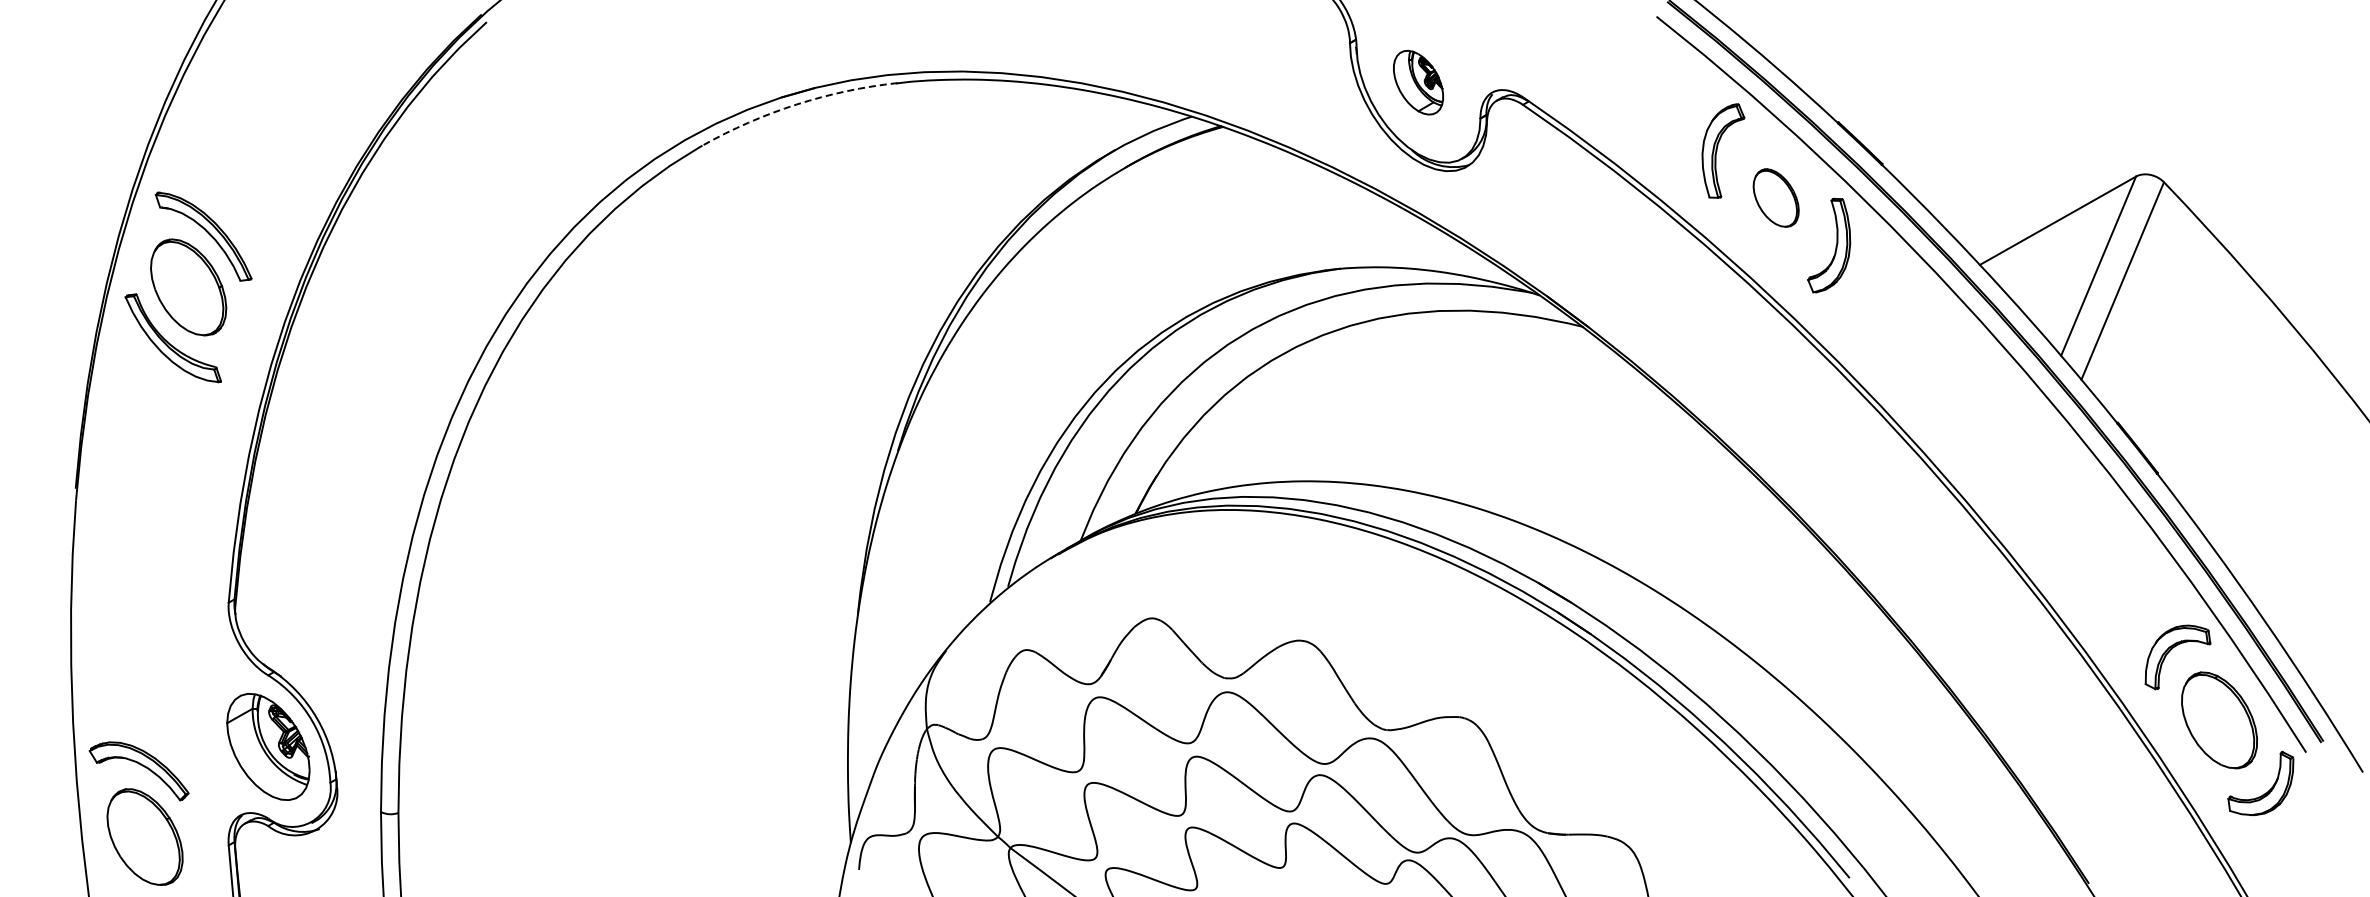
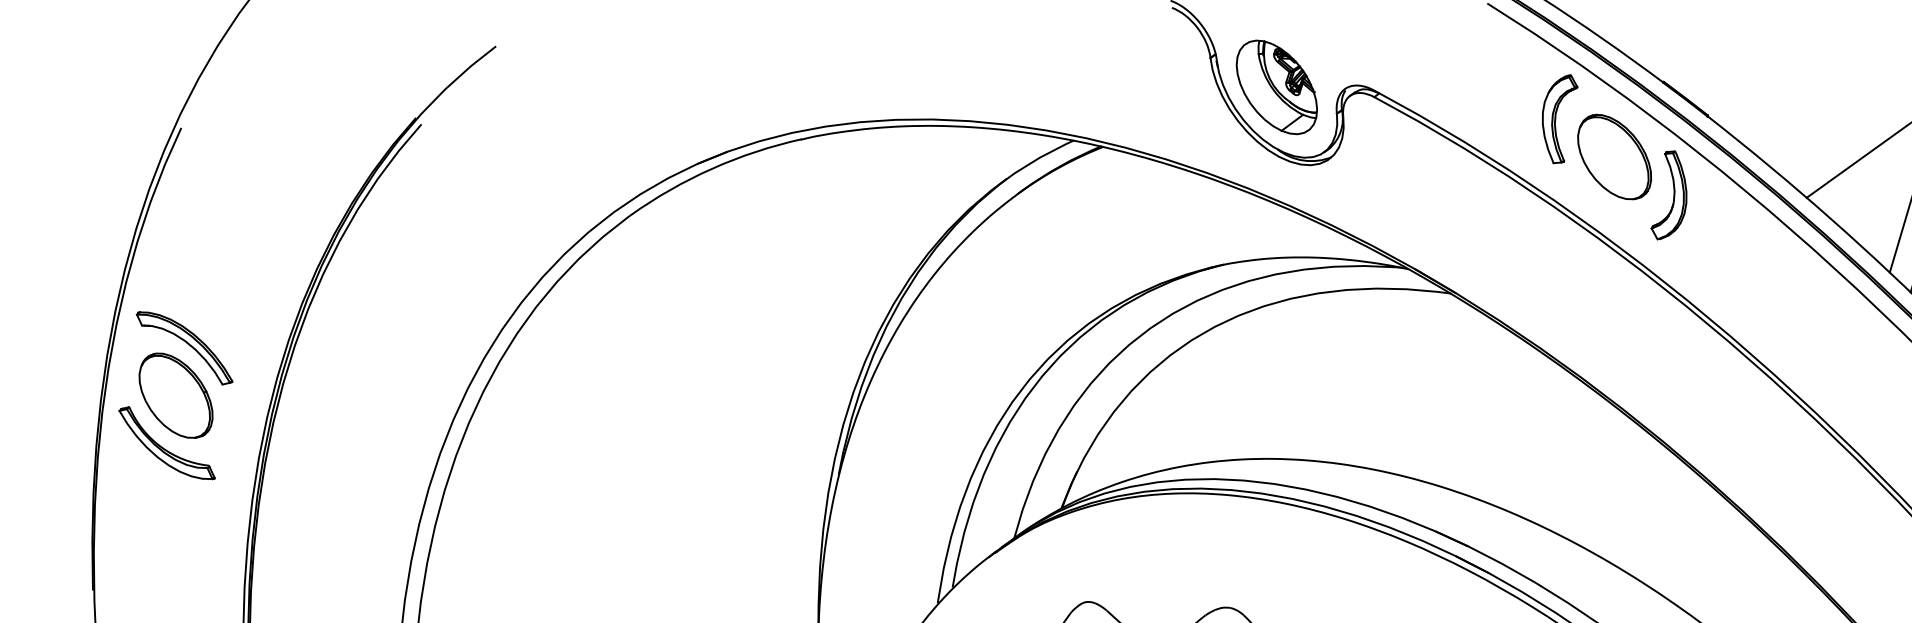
part: (1418, 82) -> (1276, 87), size x1.67
arc: (796, 104) -> (711, 168), dashed -> solid
part: (1775, 197) -> (1613, 156), size x1.67

